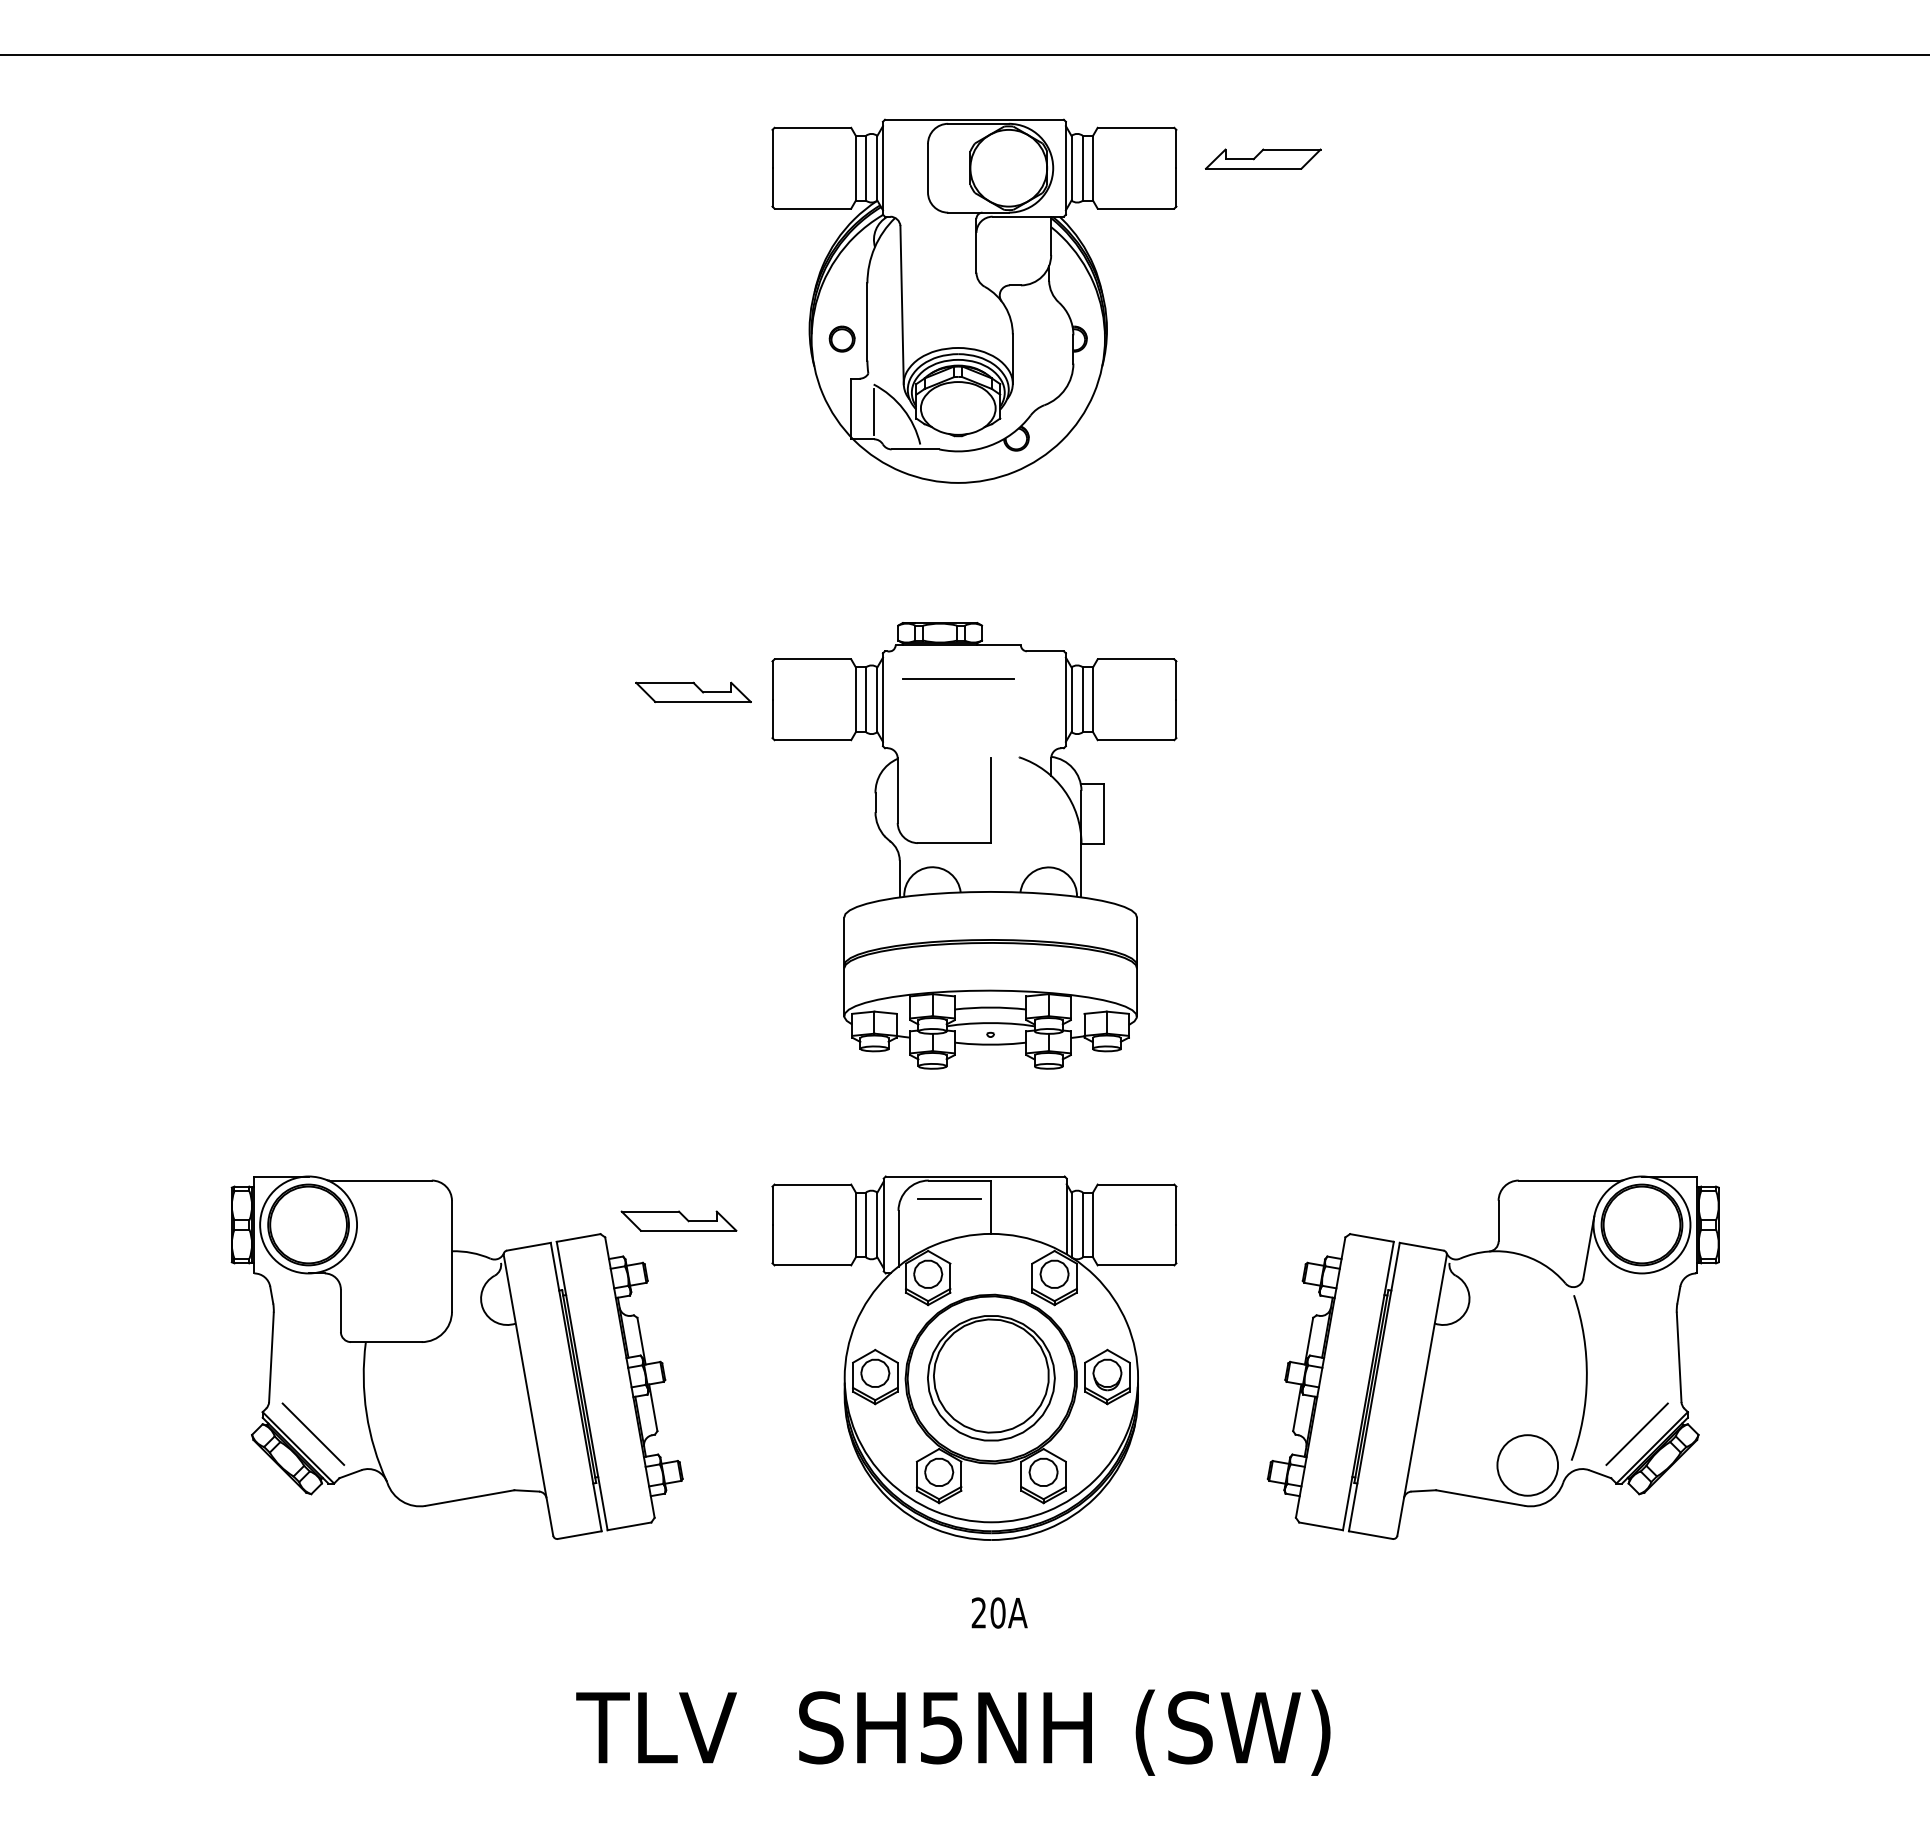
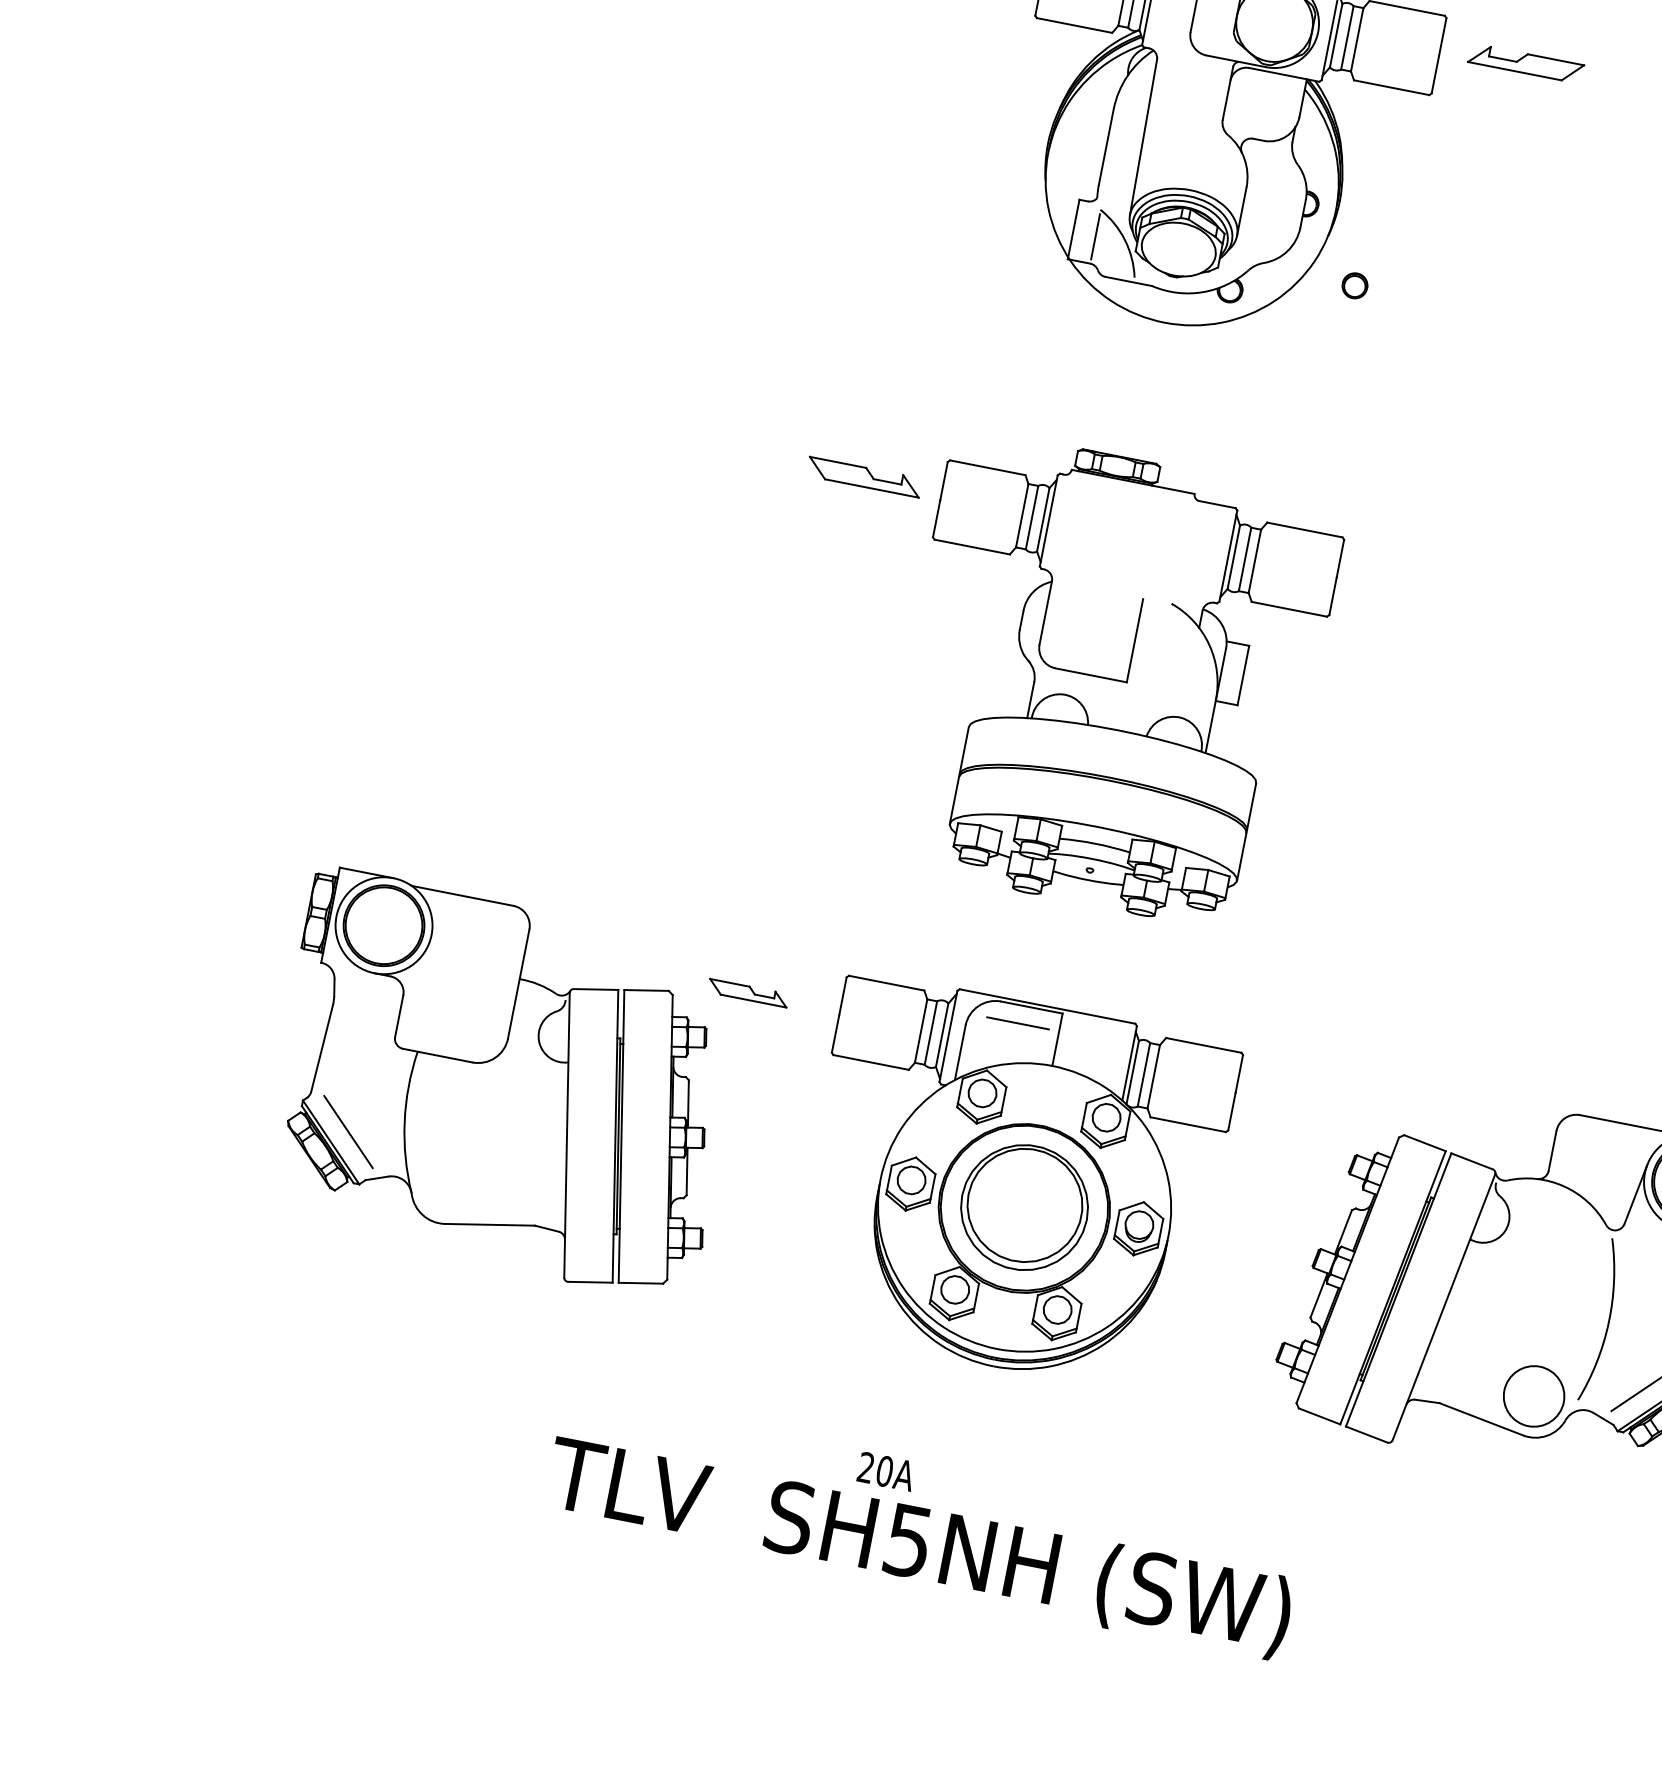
part: (841, 338) -> (1354, 285), moved
line: (957, 679) -> (1125, 515), removed
part: (678, 1220) -> (747, 992), size x0.7
text: (999, 1612) -> (886, 1471), moved

